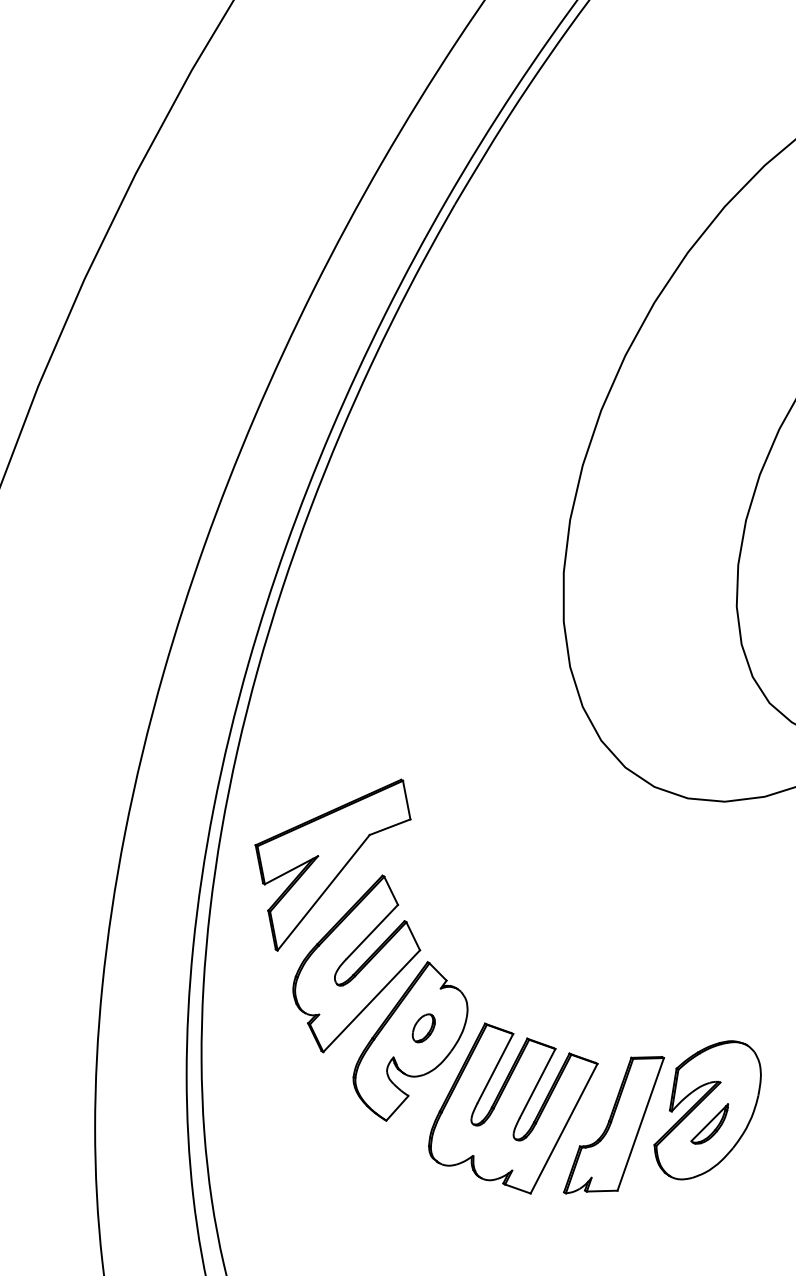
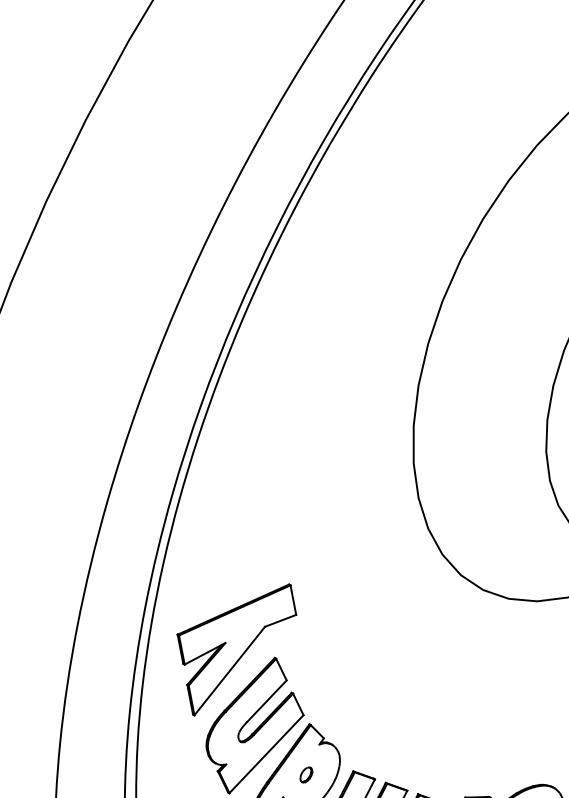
part: (423, 1028) -> (306, 775), size x0.7

